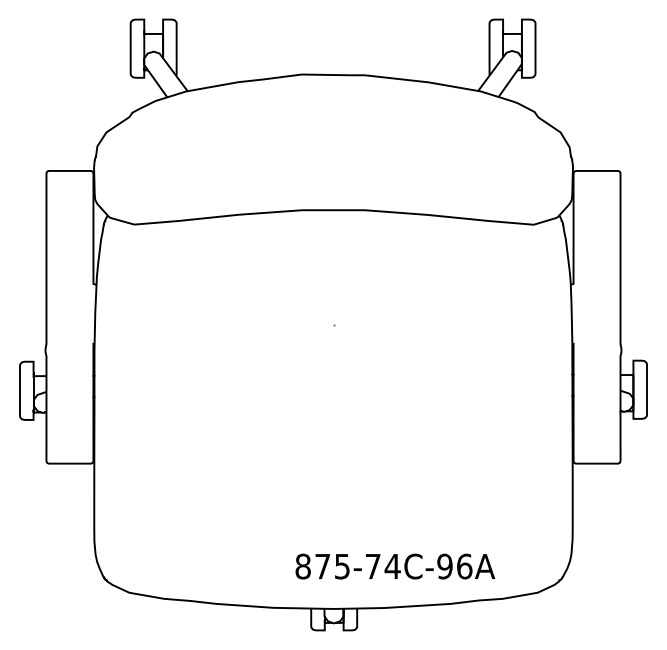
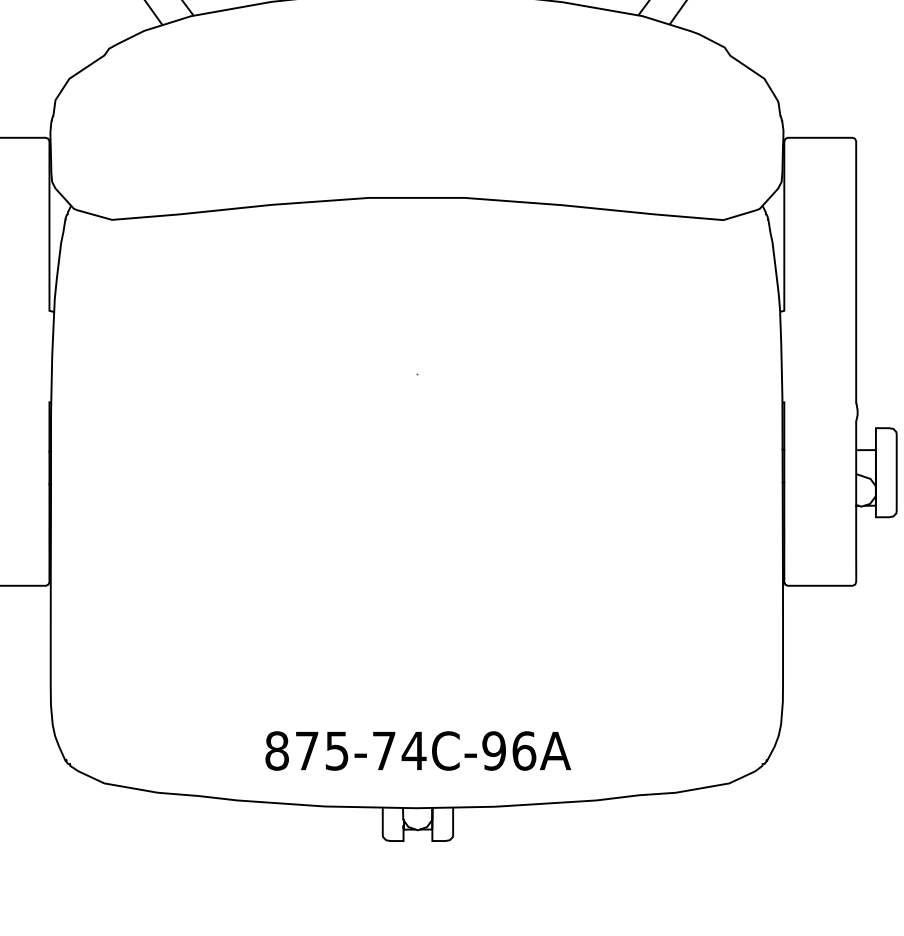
text: (395, 566) -> (418, 750), moved

